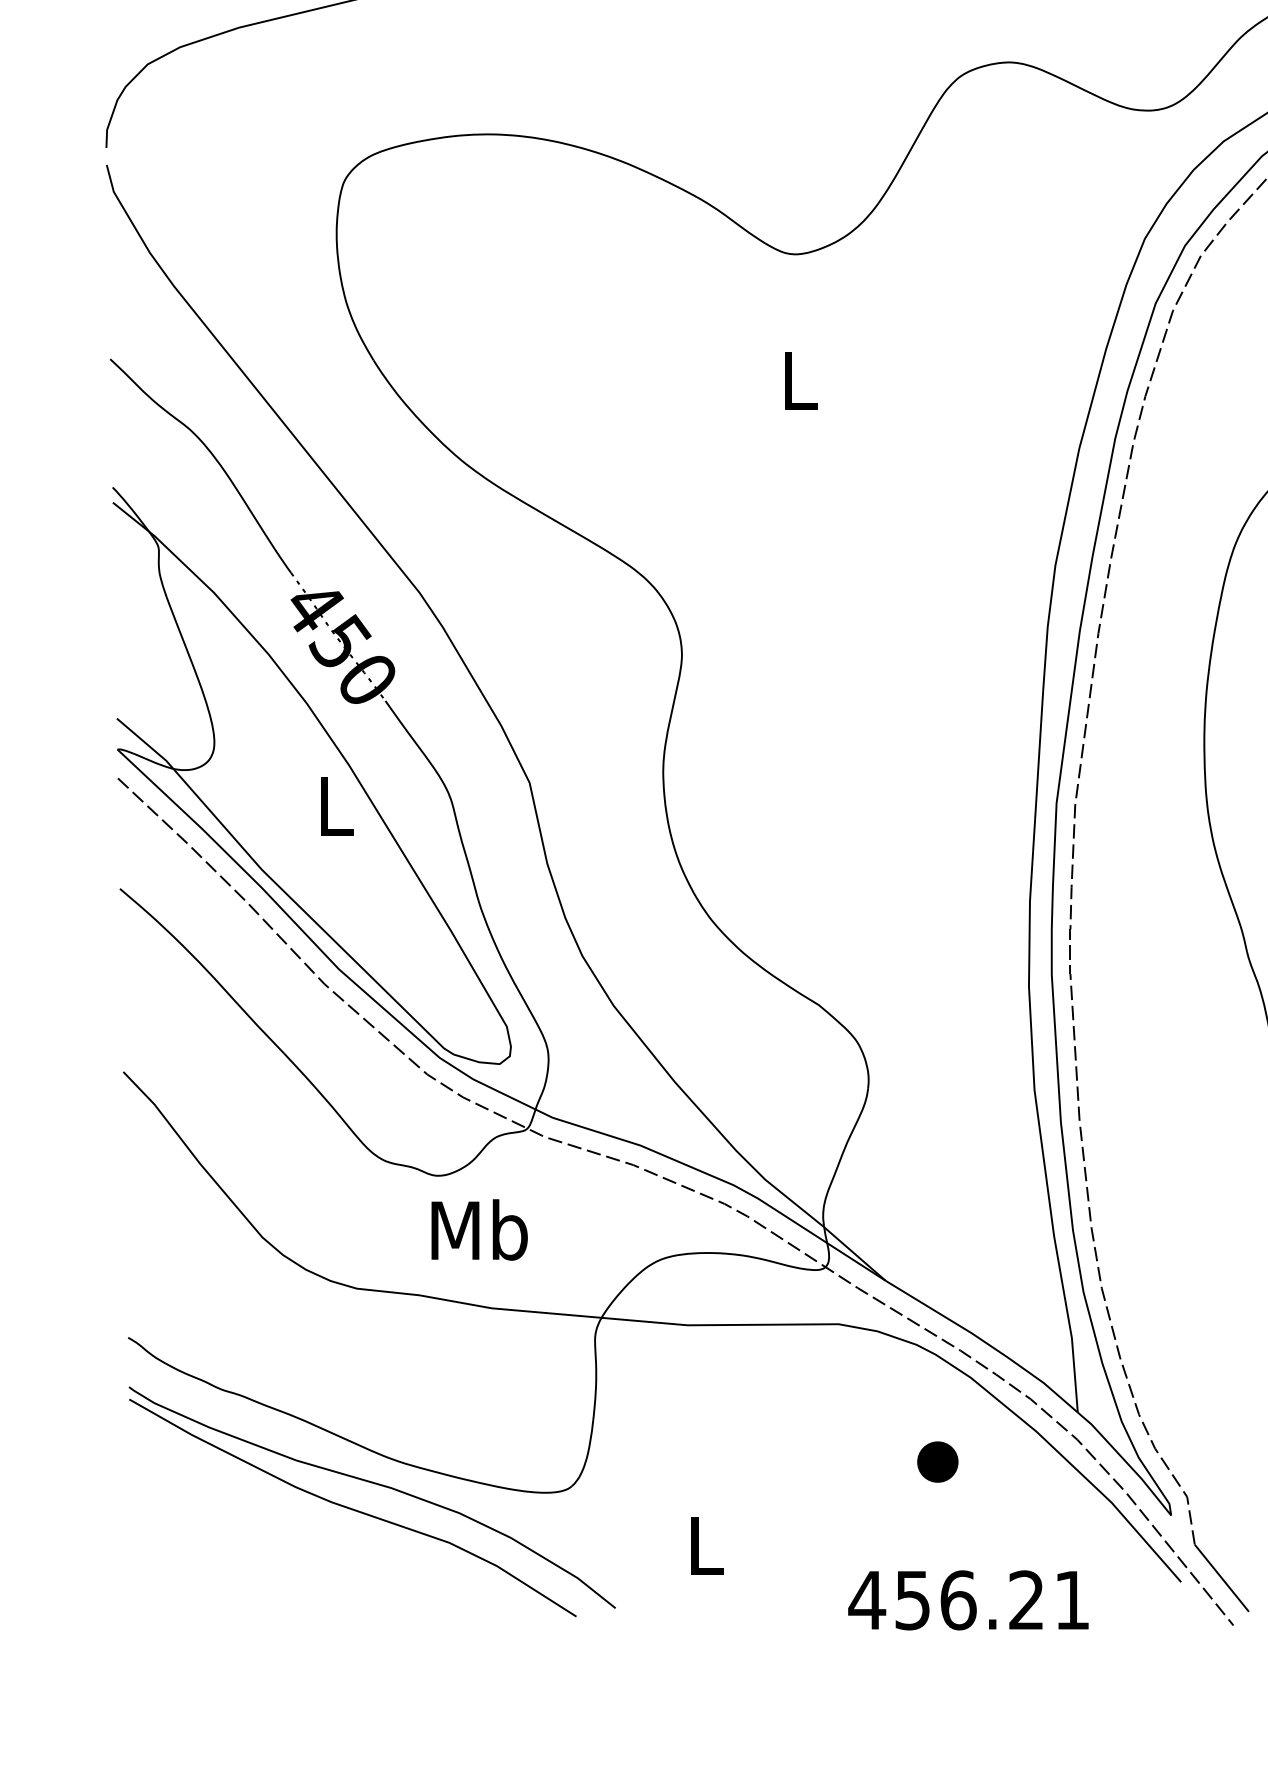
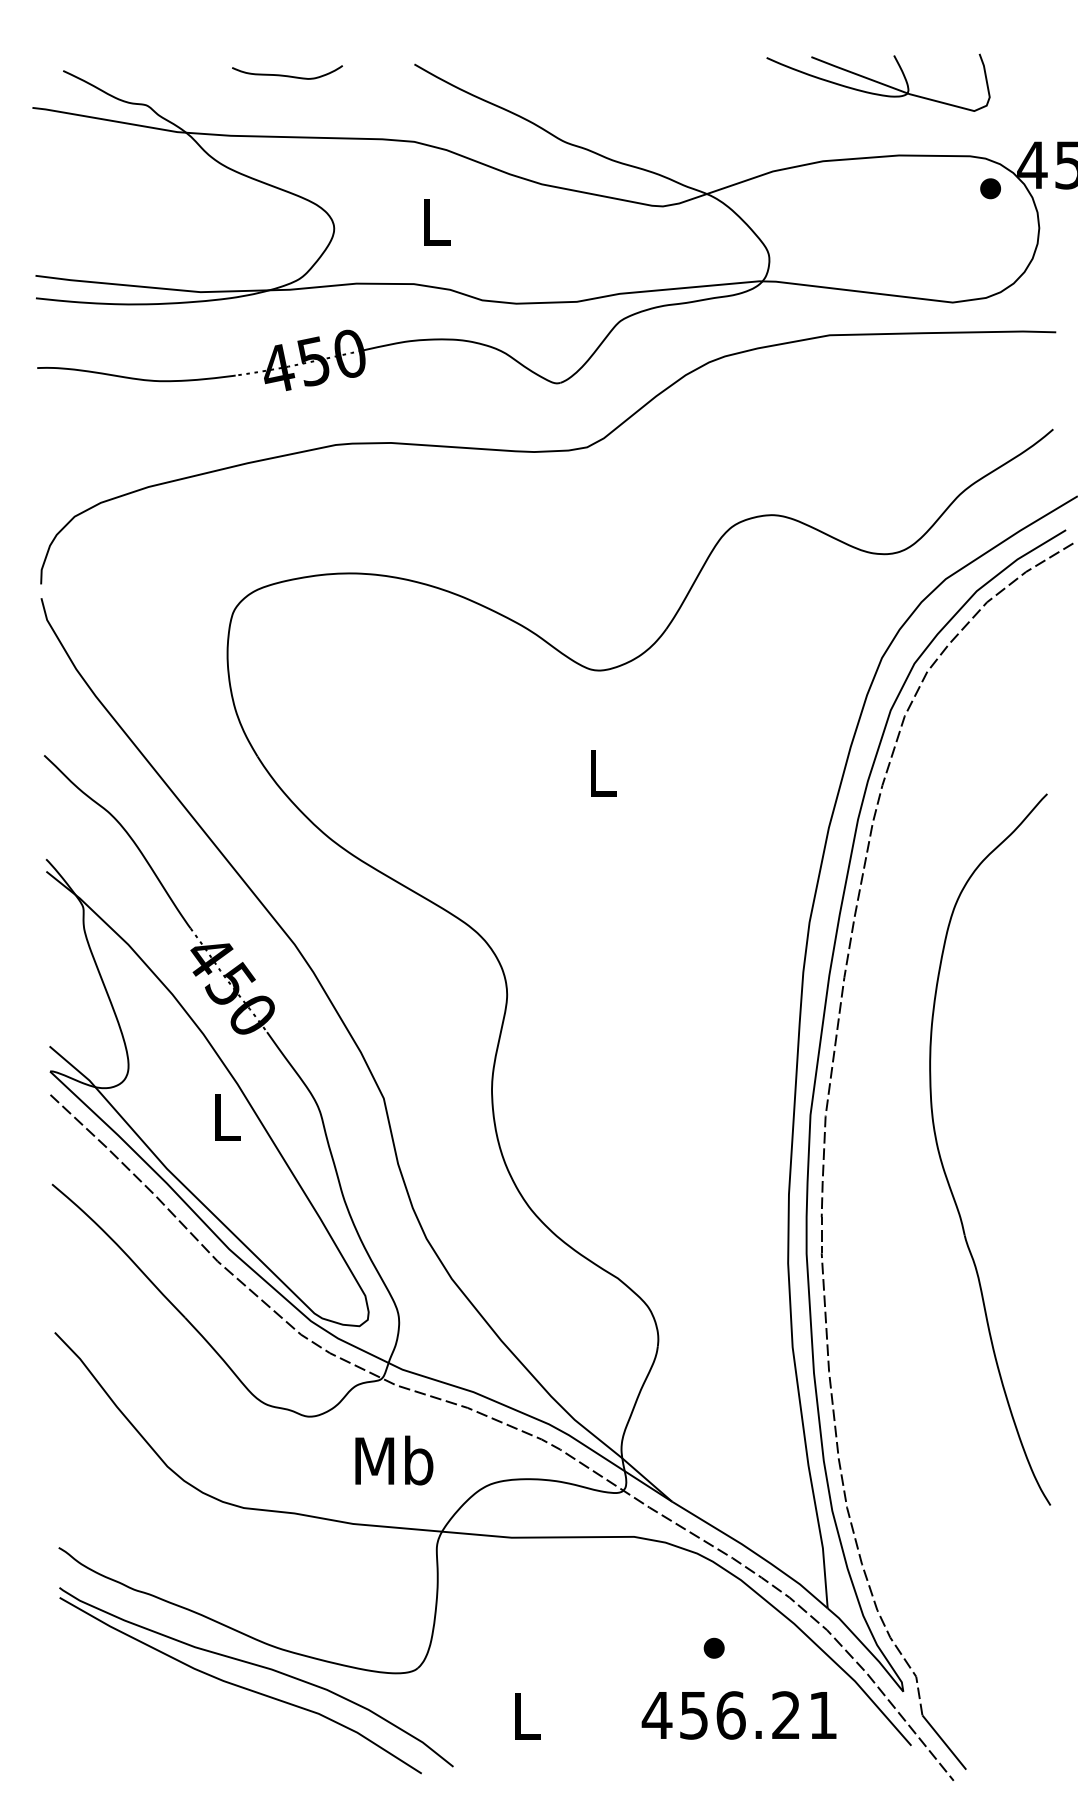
text: (479, 1229) -> (394, 1460), moved
part: (936, 1460) -> (713, 1647), size x0.62
text: (967, 1600) -> (738, 1715), moved

